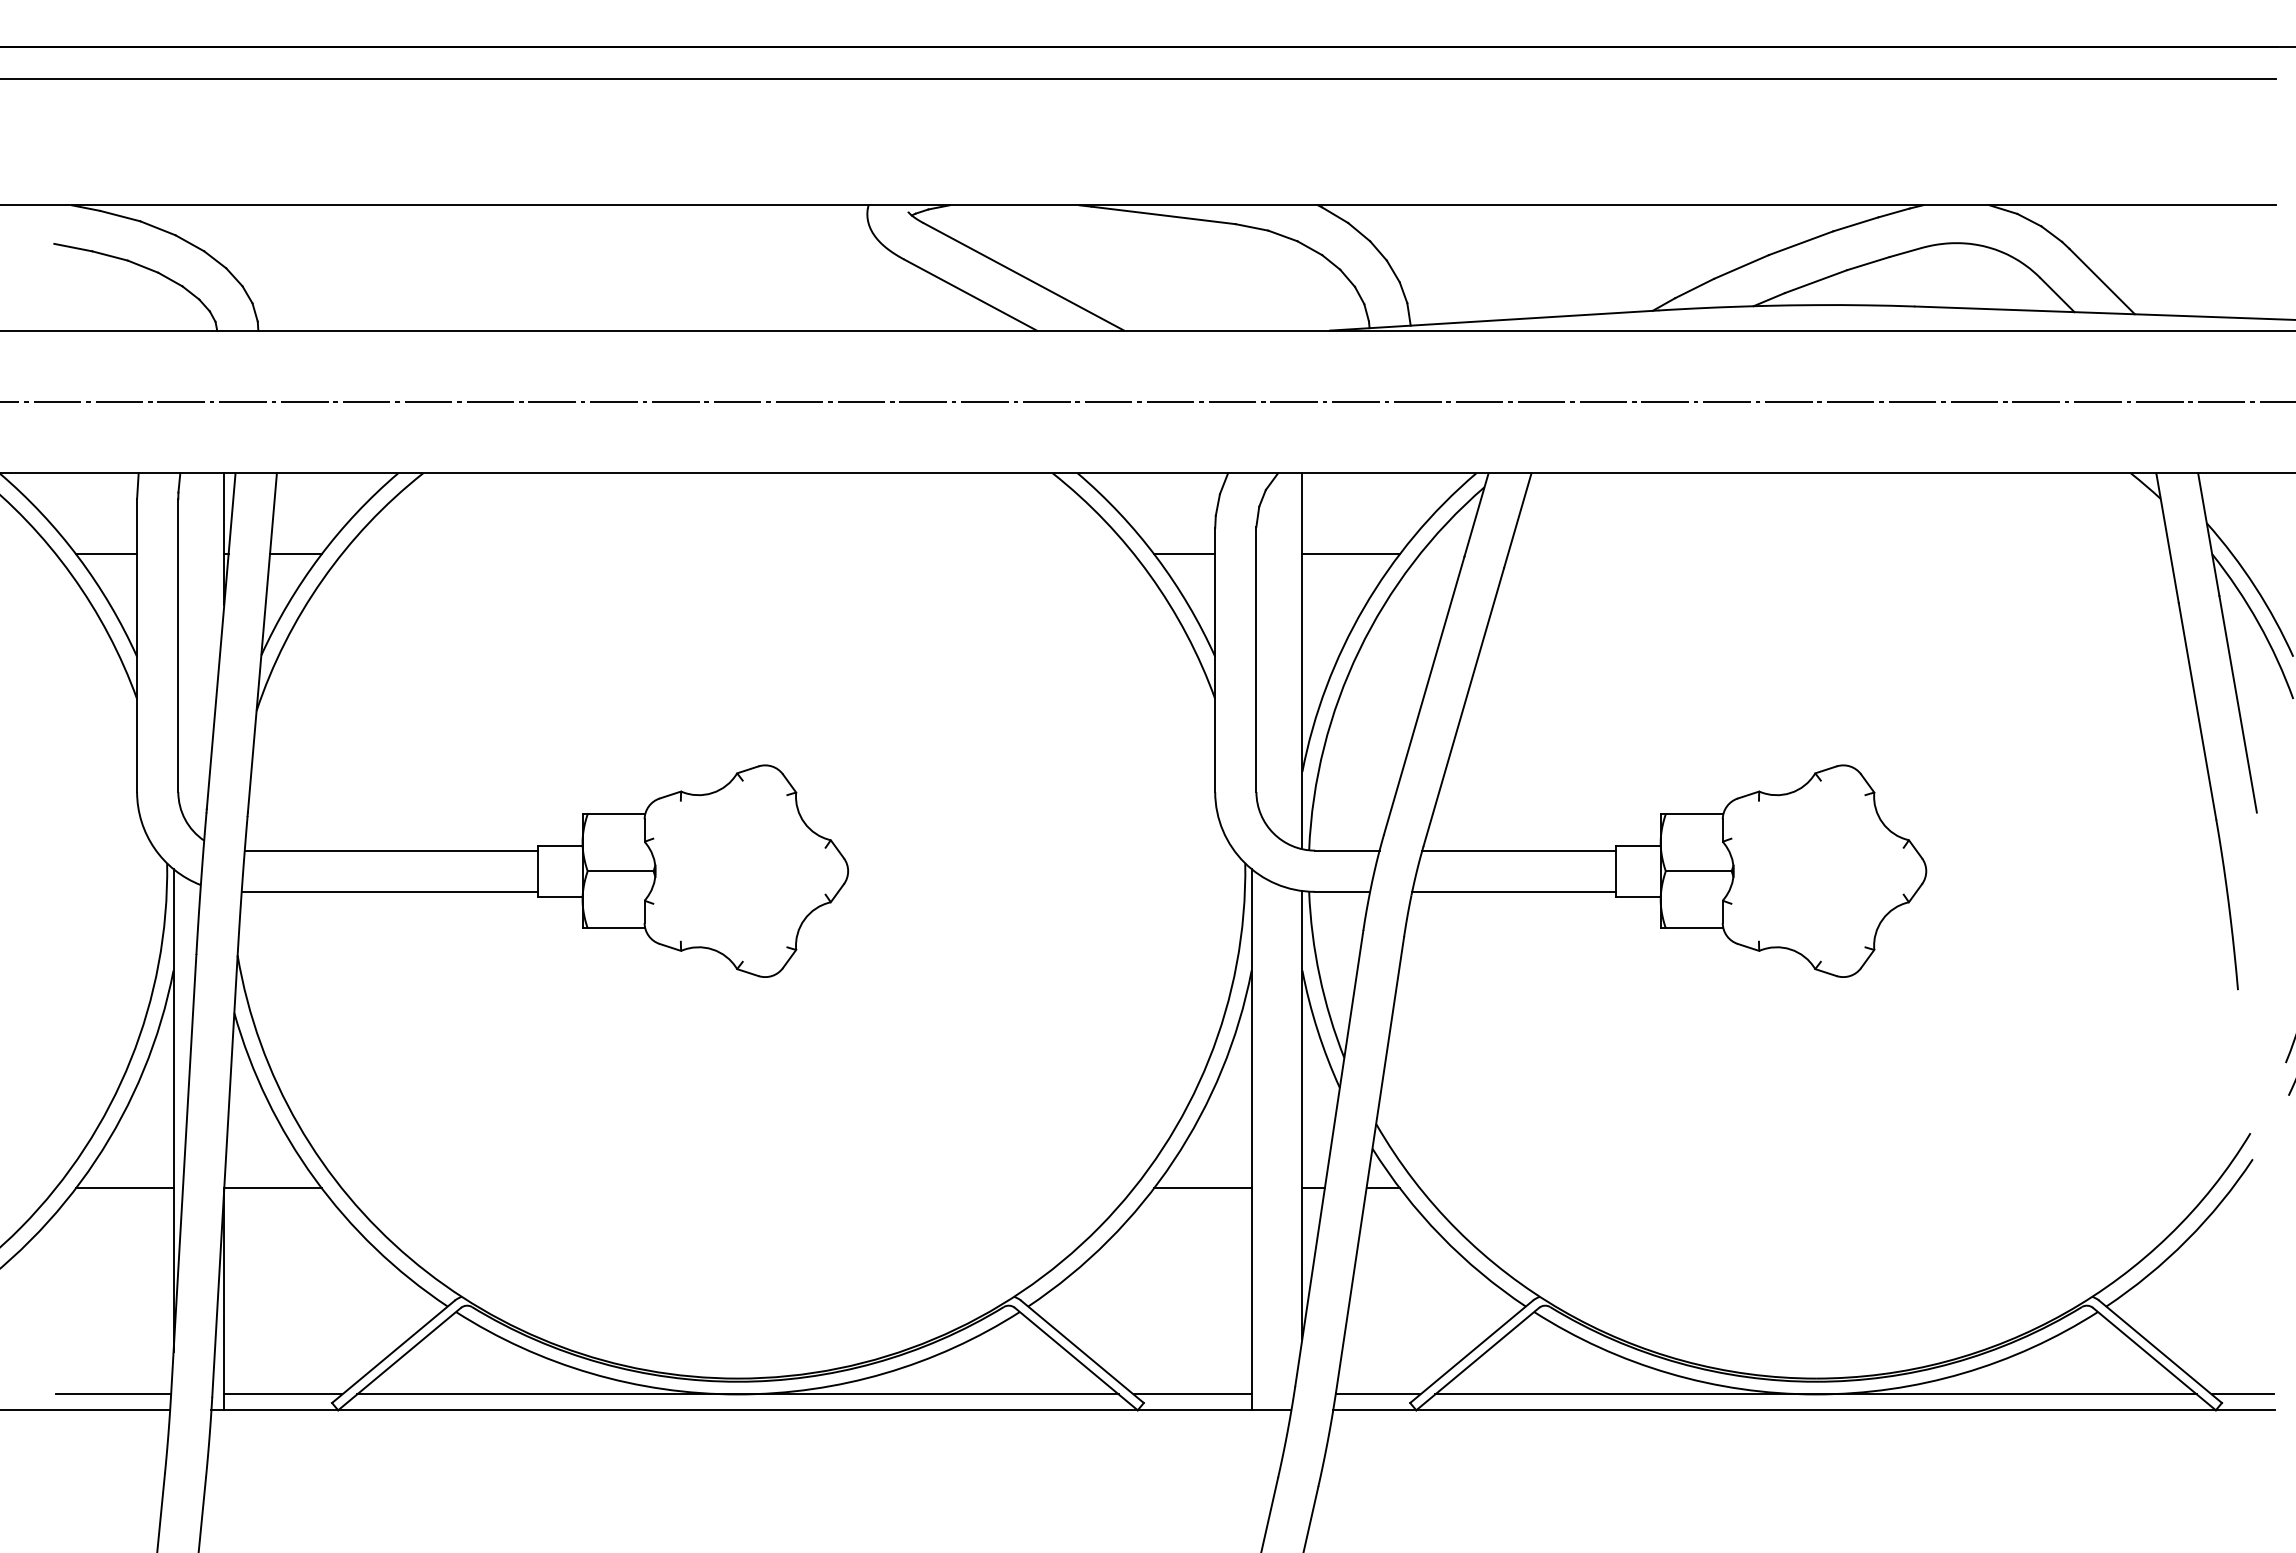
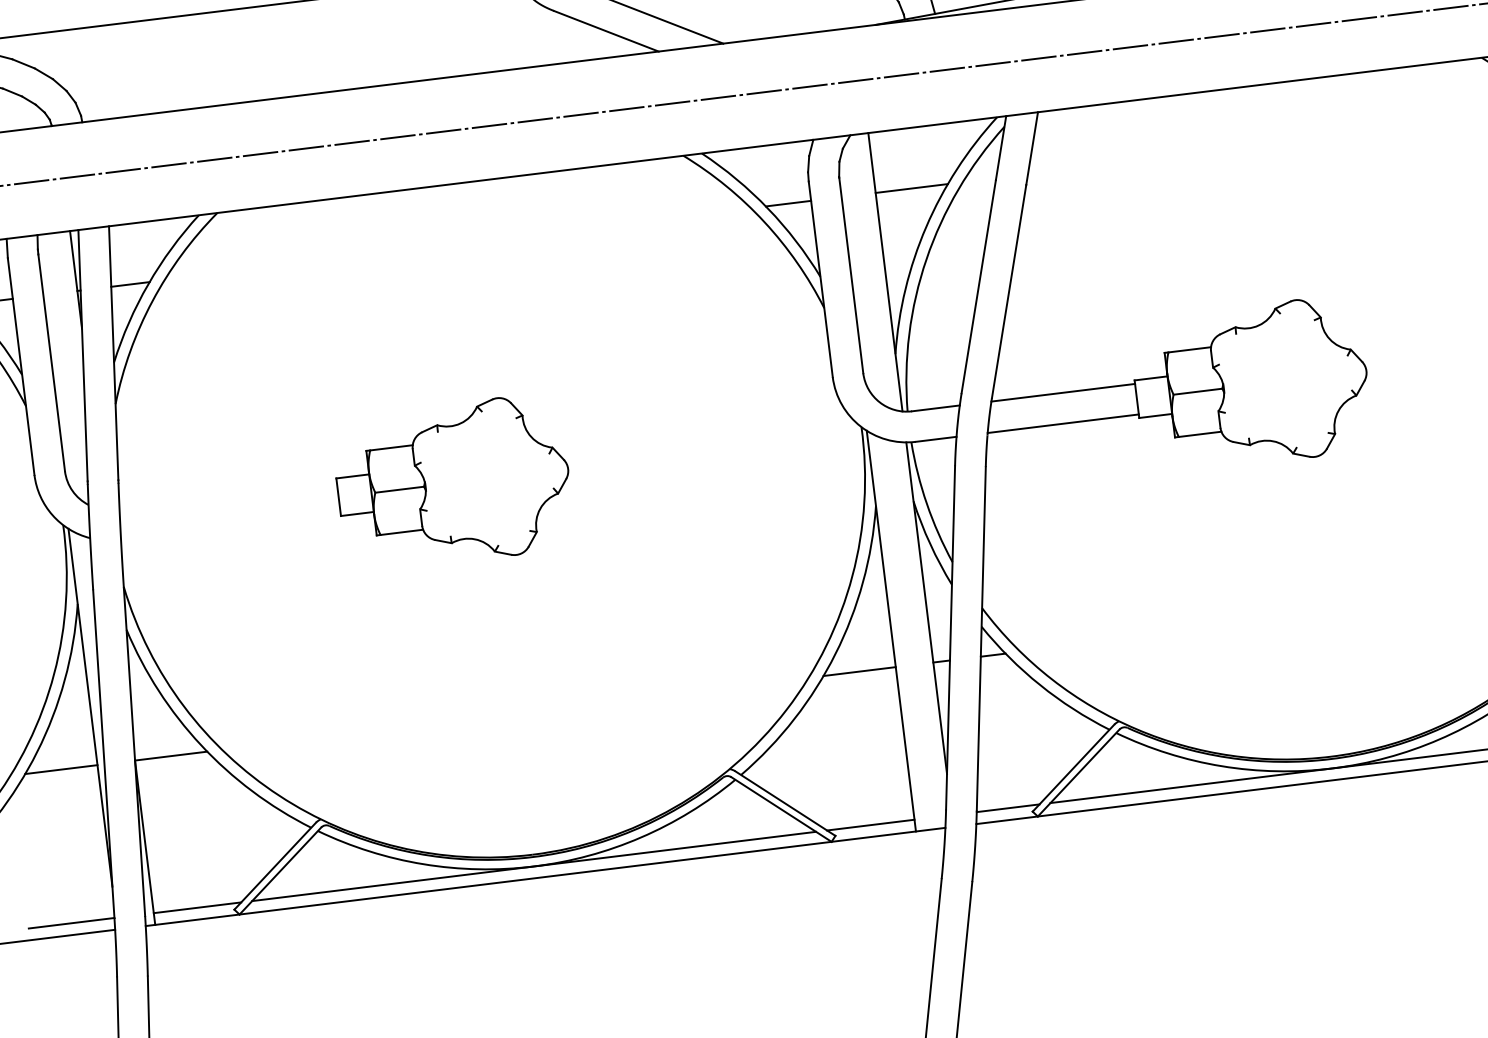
line: (391, 850) -> (228, 495), removed
line: (389, 891) -> (230, 525), removed

